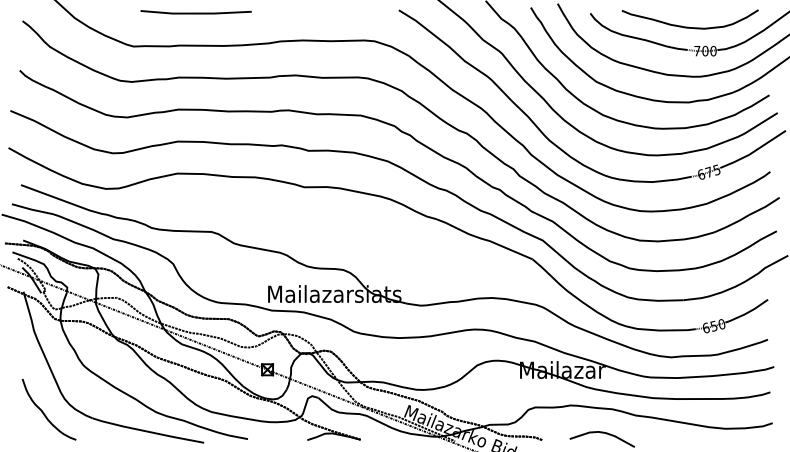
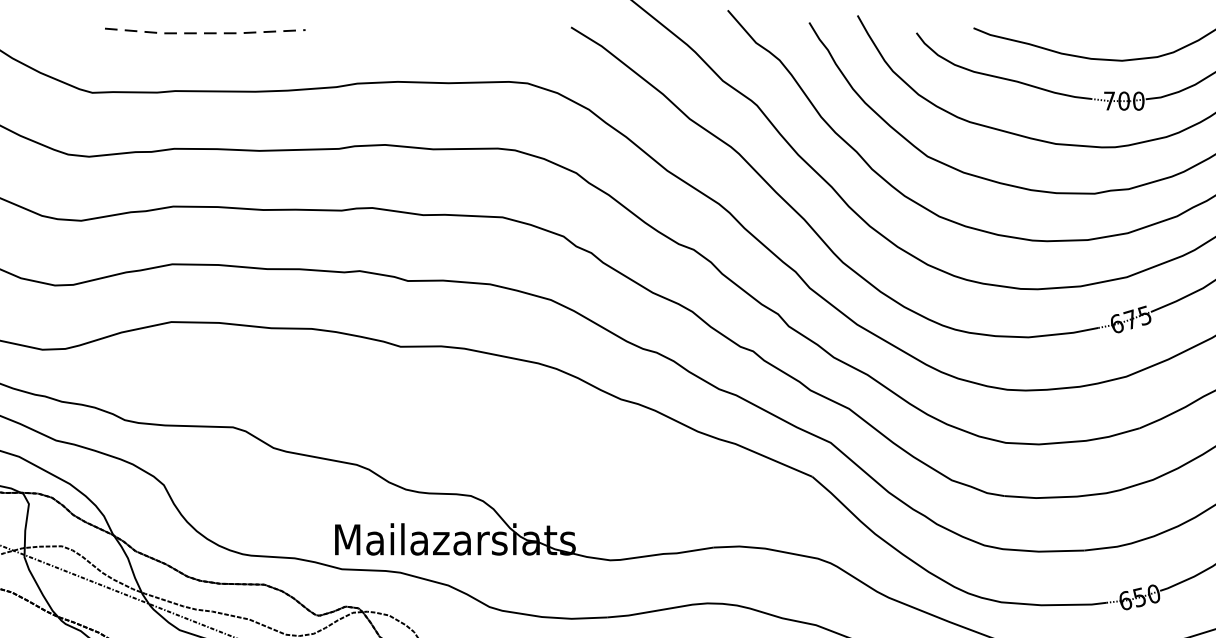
line: (196, 13) -> (205, 33), solid -> dashed

